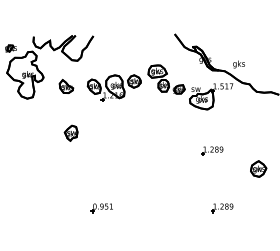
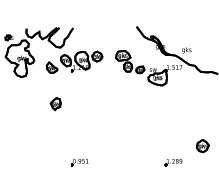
part: (113, 87) -> (81, 61), moved
part: (212, 151) -> (166, 118), removed
part: (258, 168) -> (202, 145), moved

